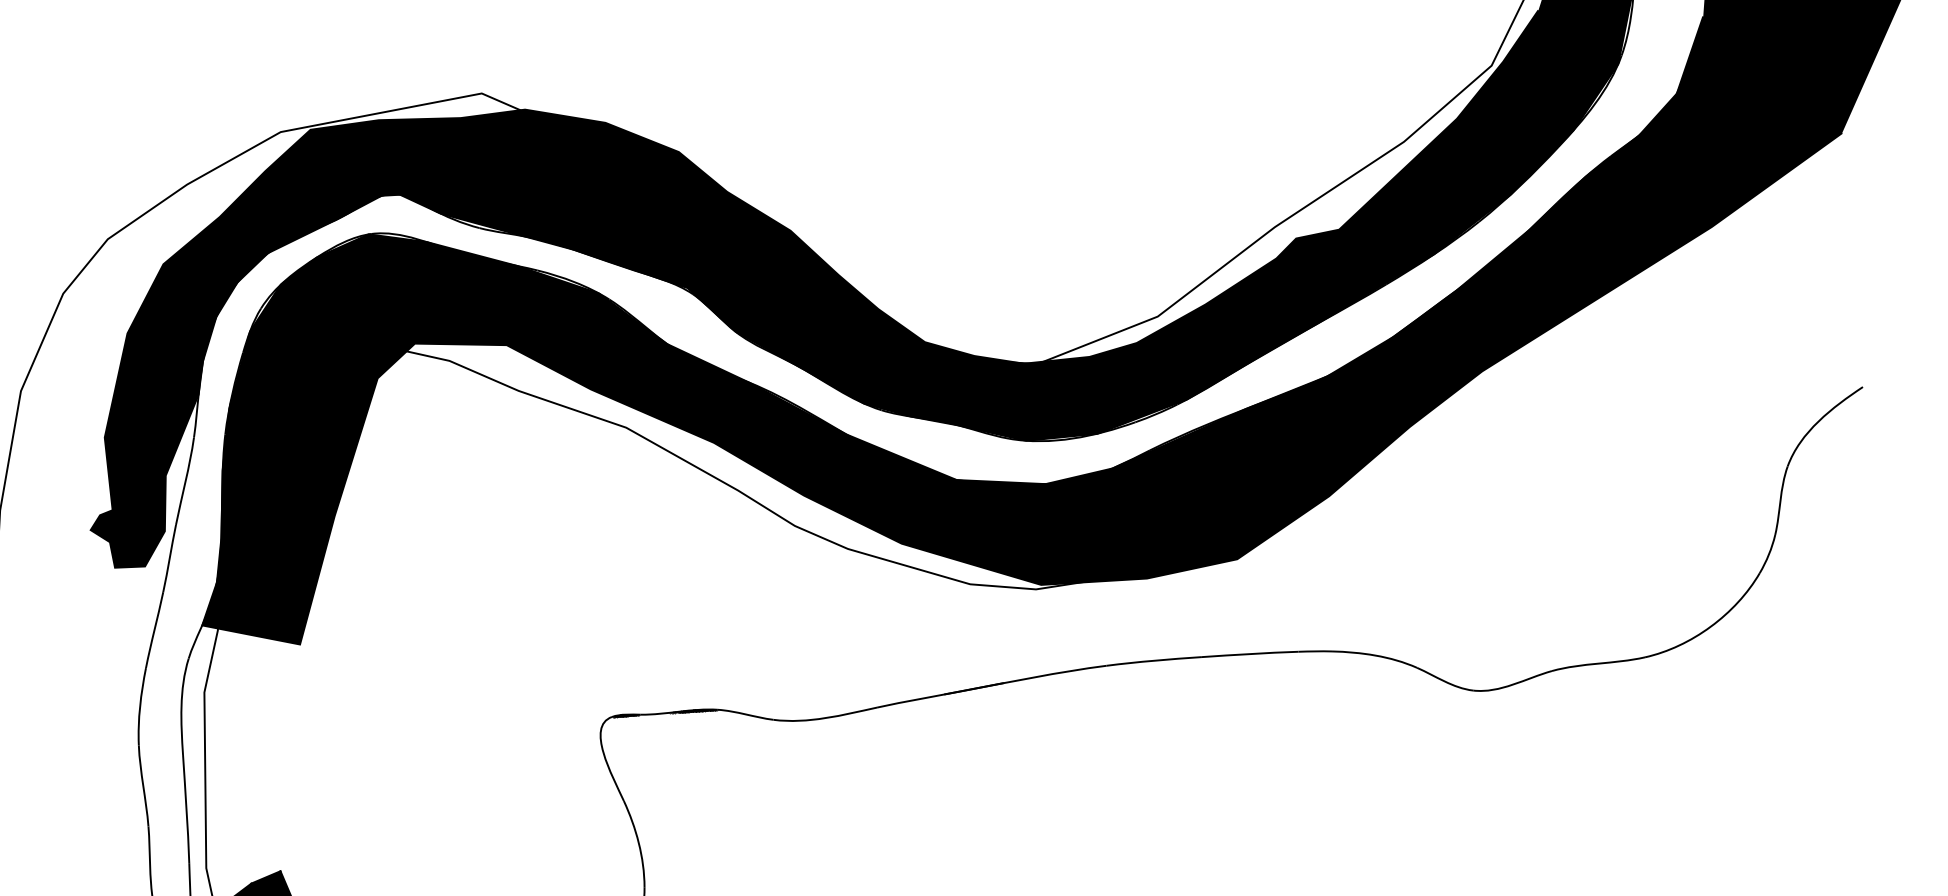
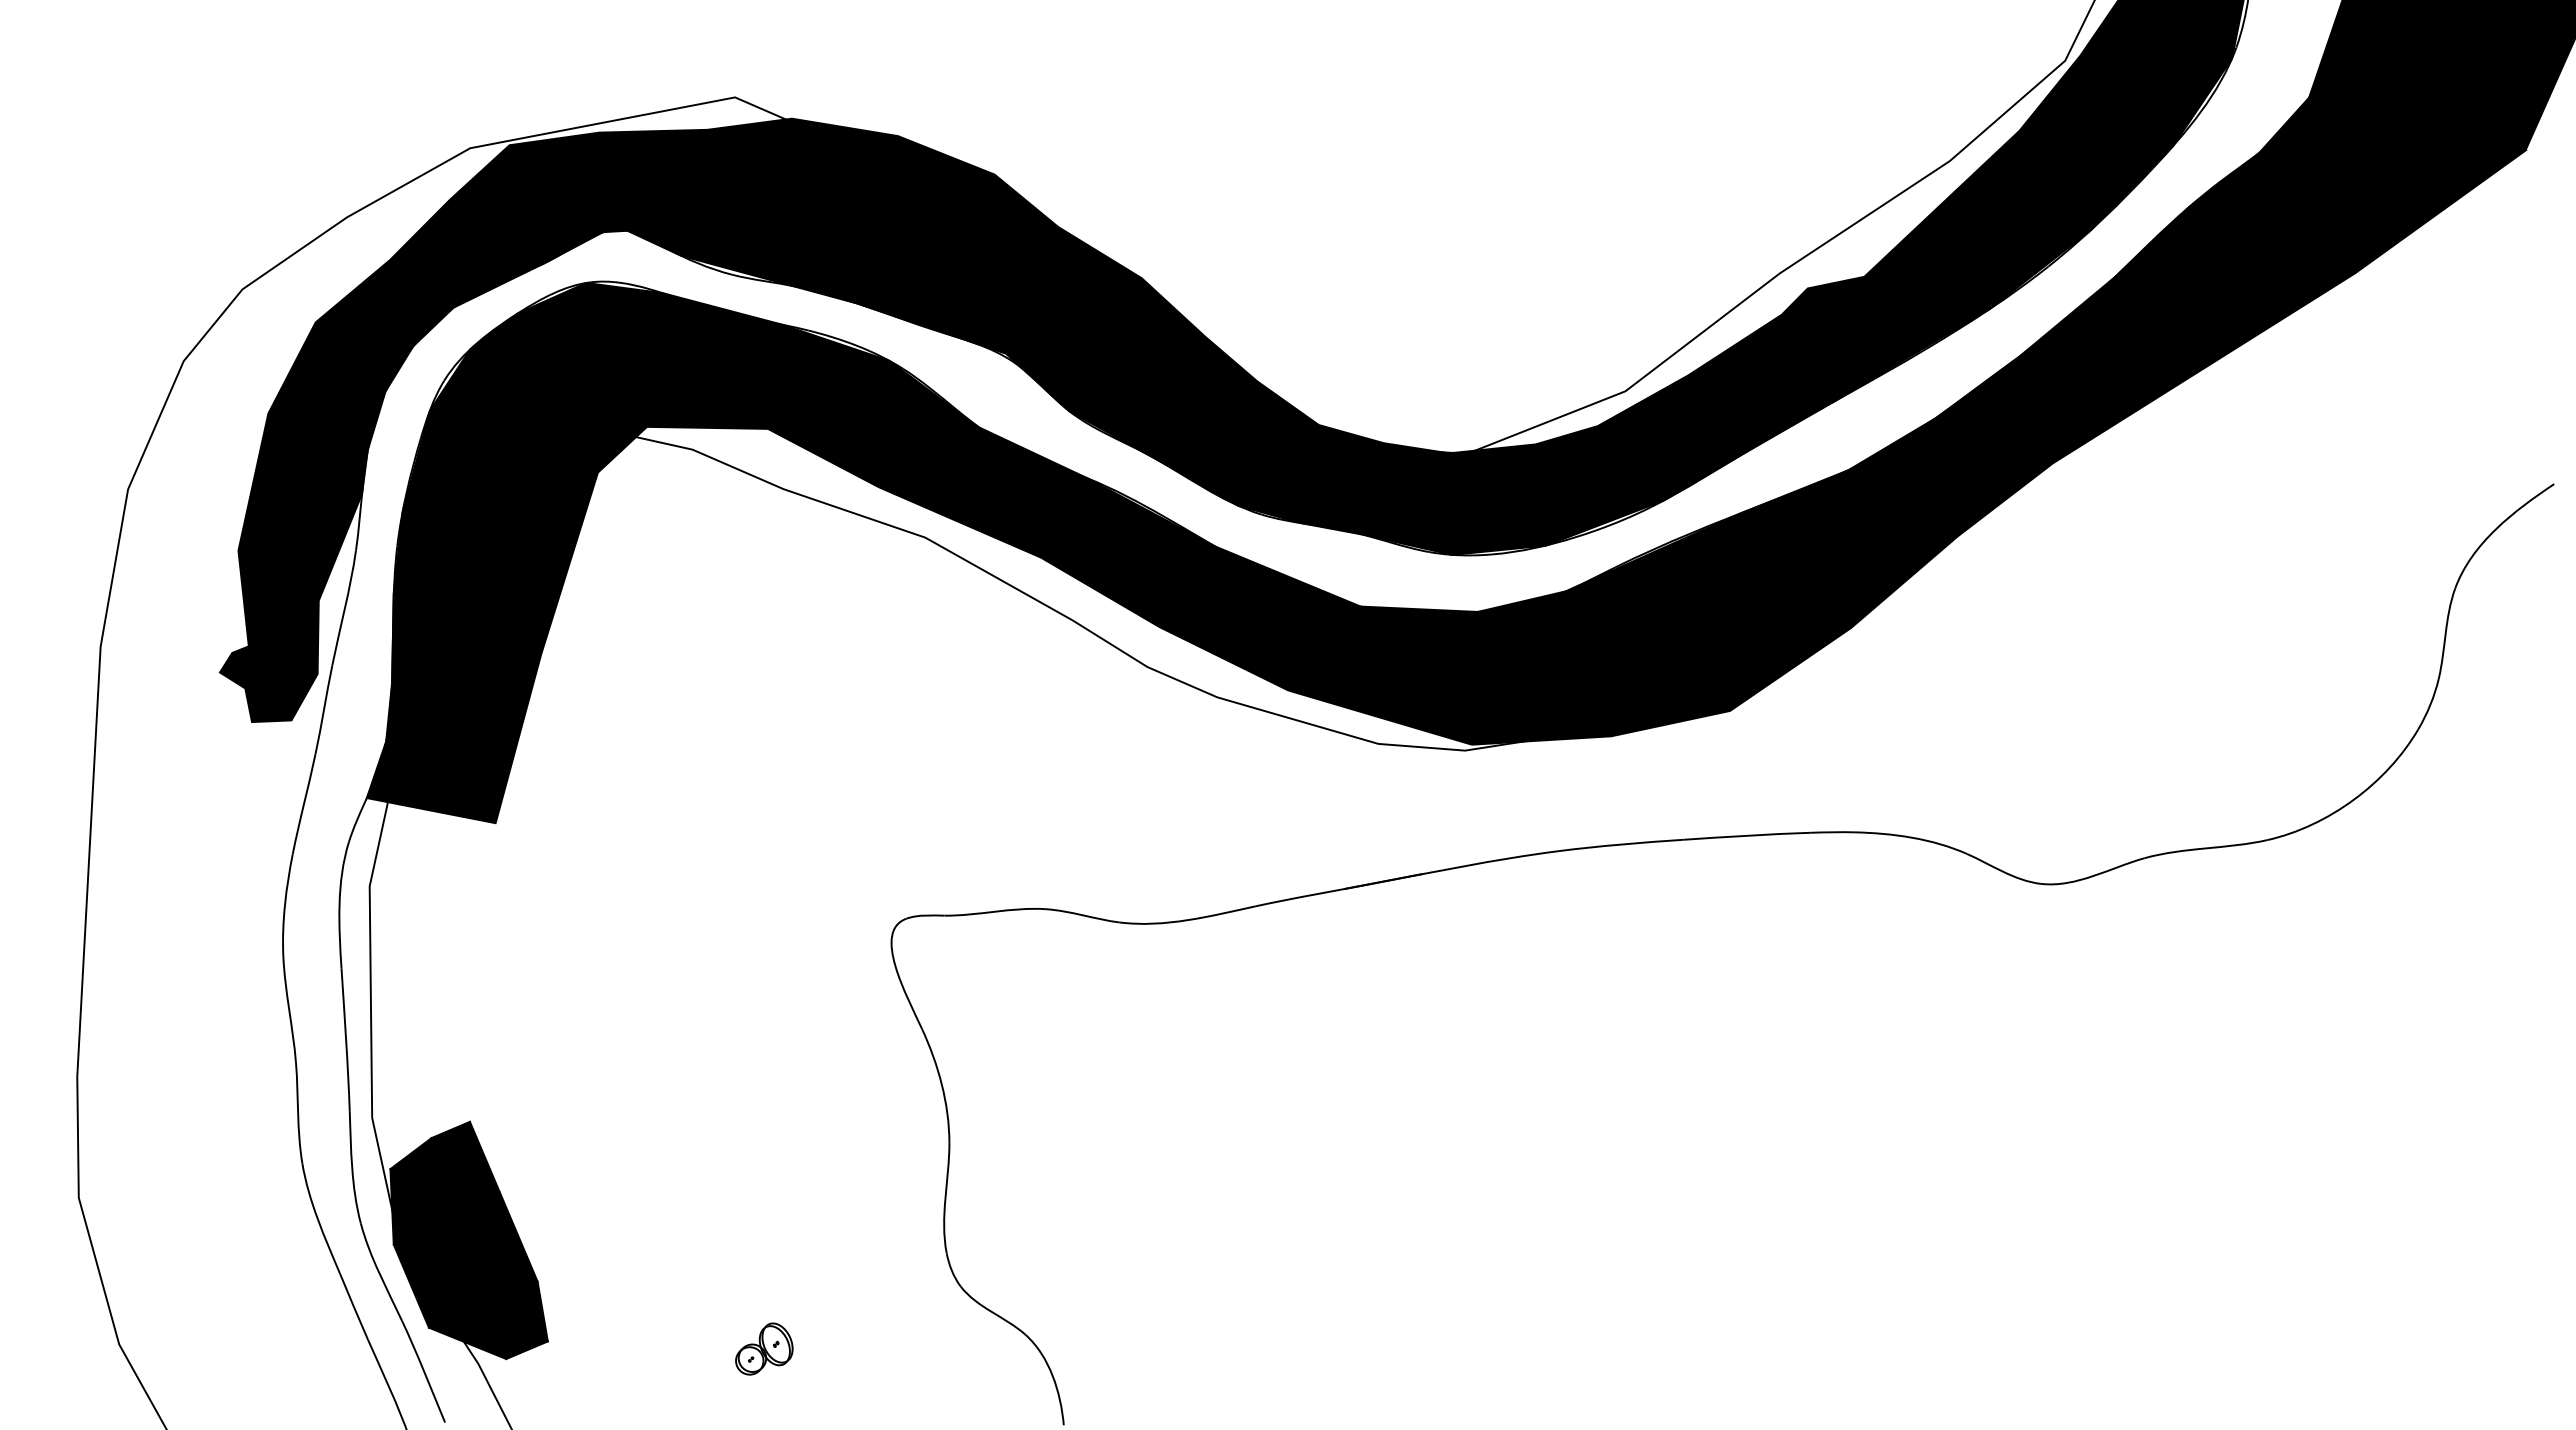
hatch: (693, 710) -> (1013, 910), removed
hatch: (626, 715) -> (925, 916), removed

